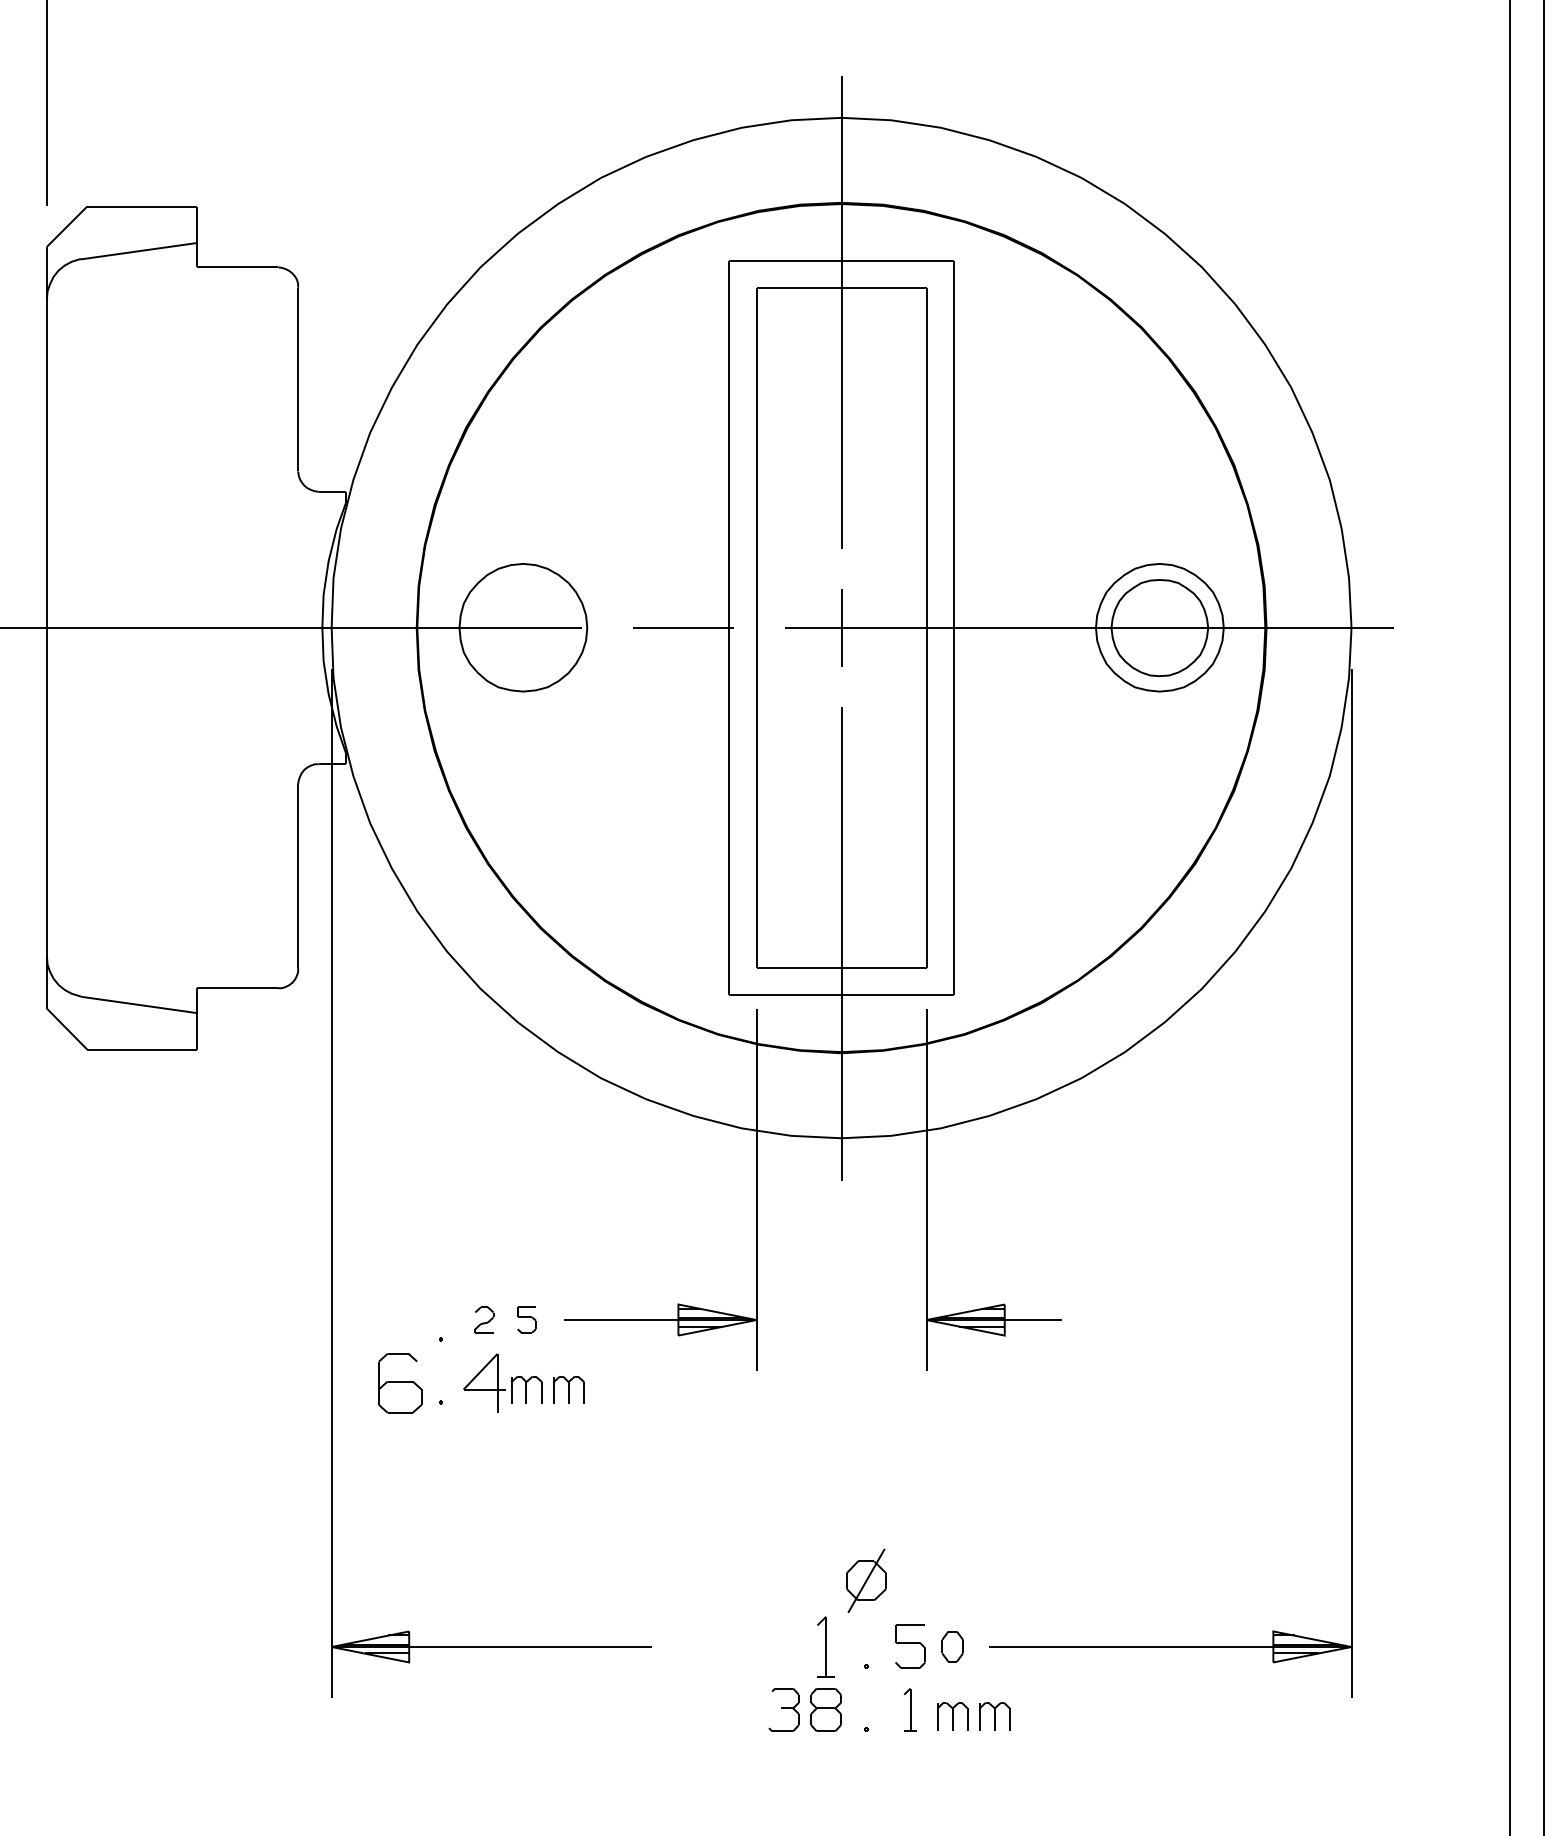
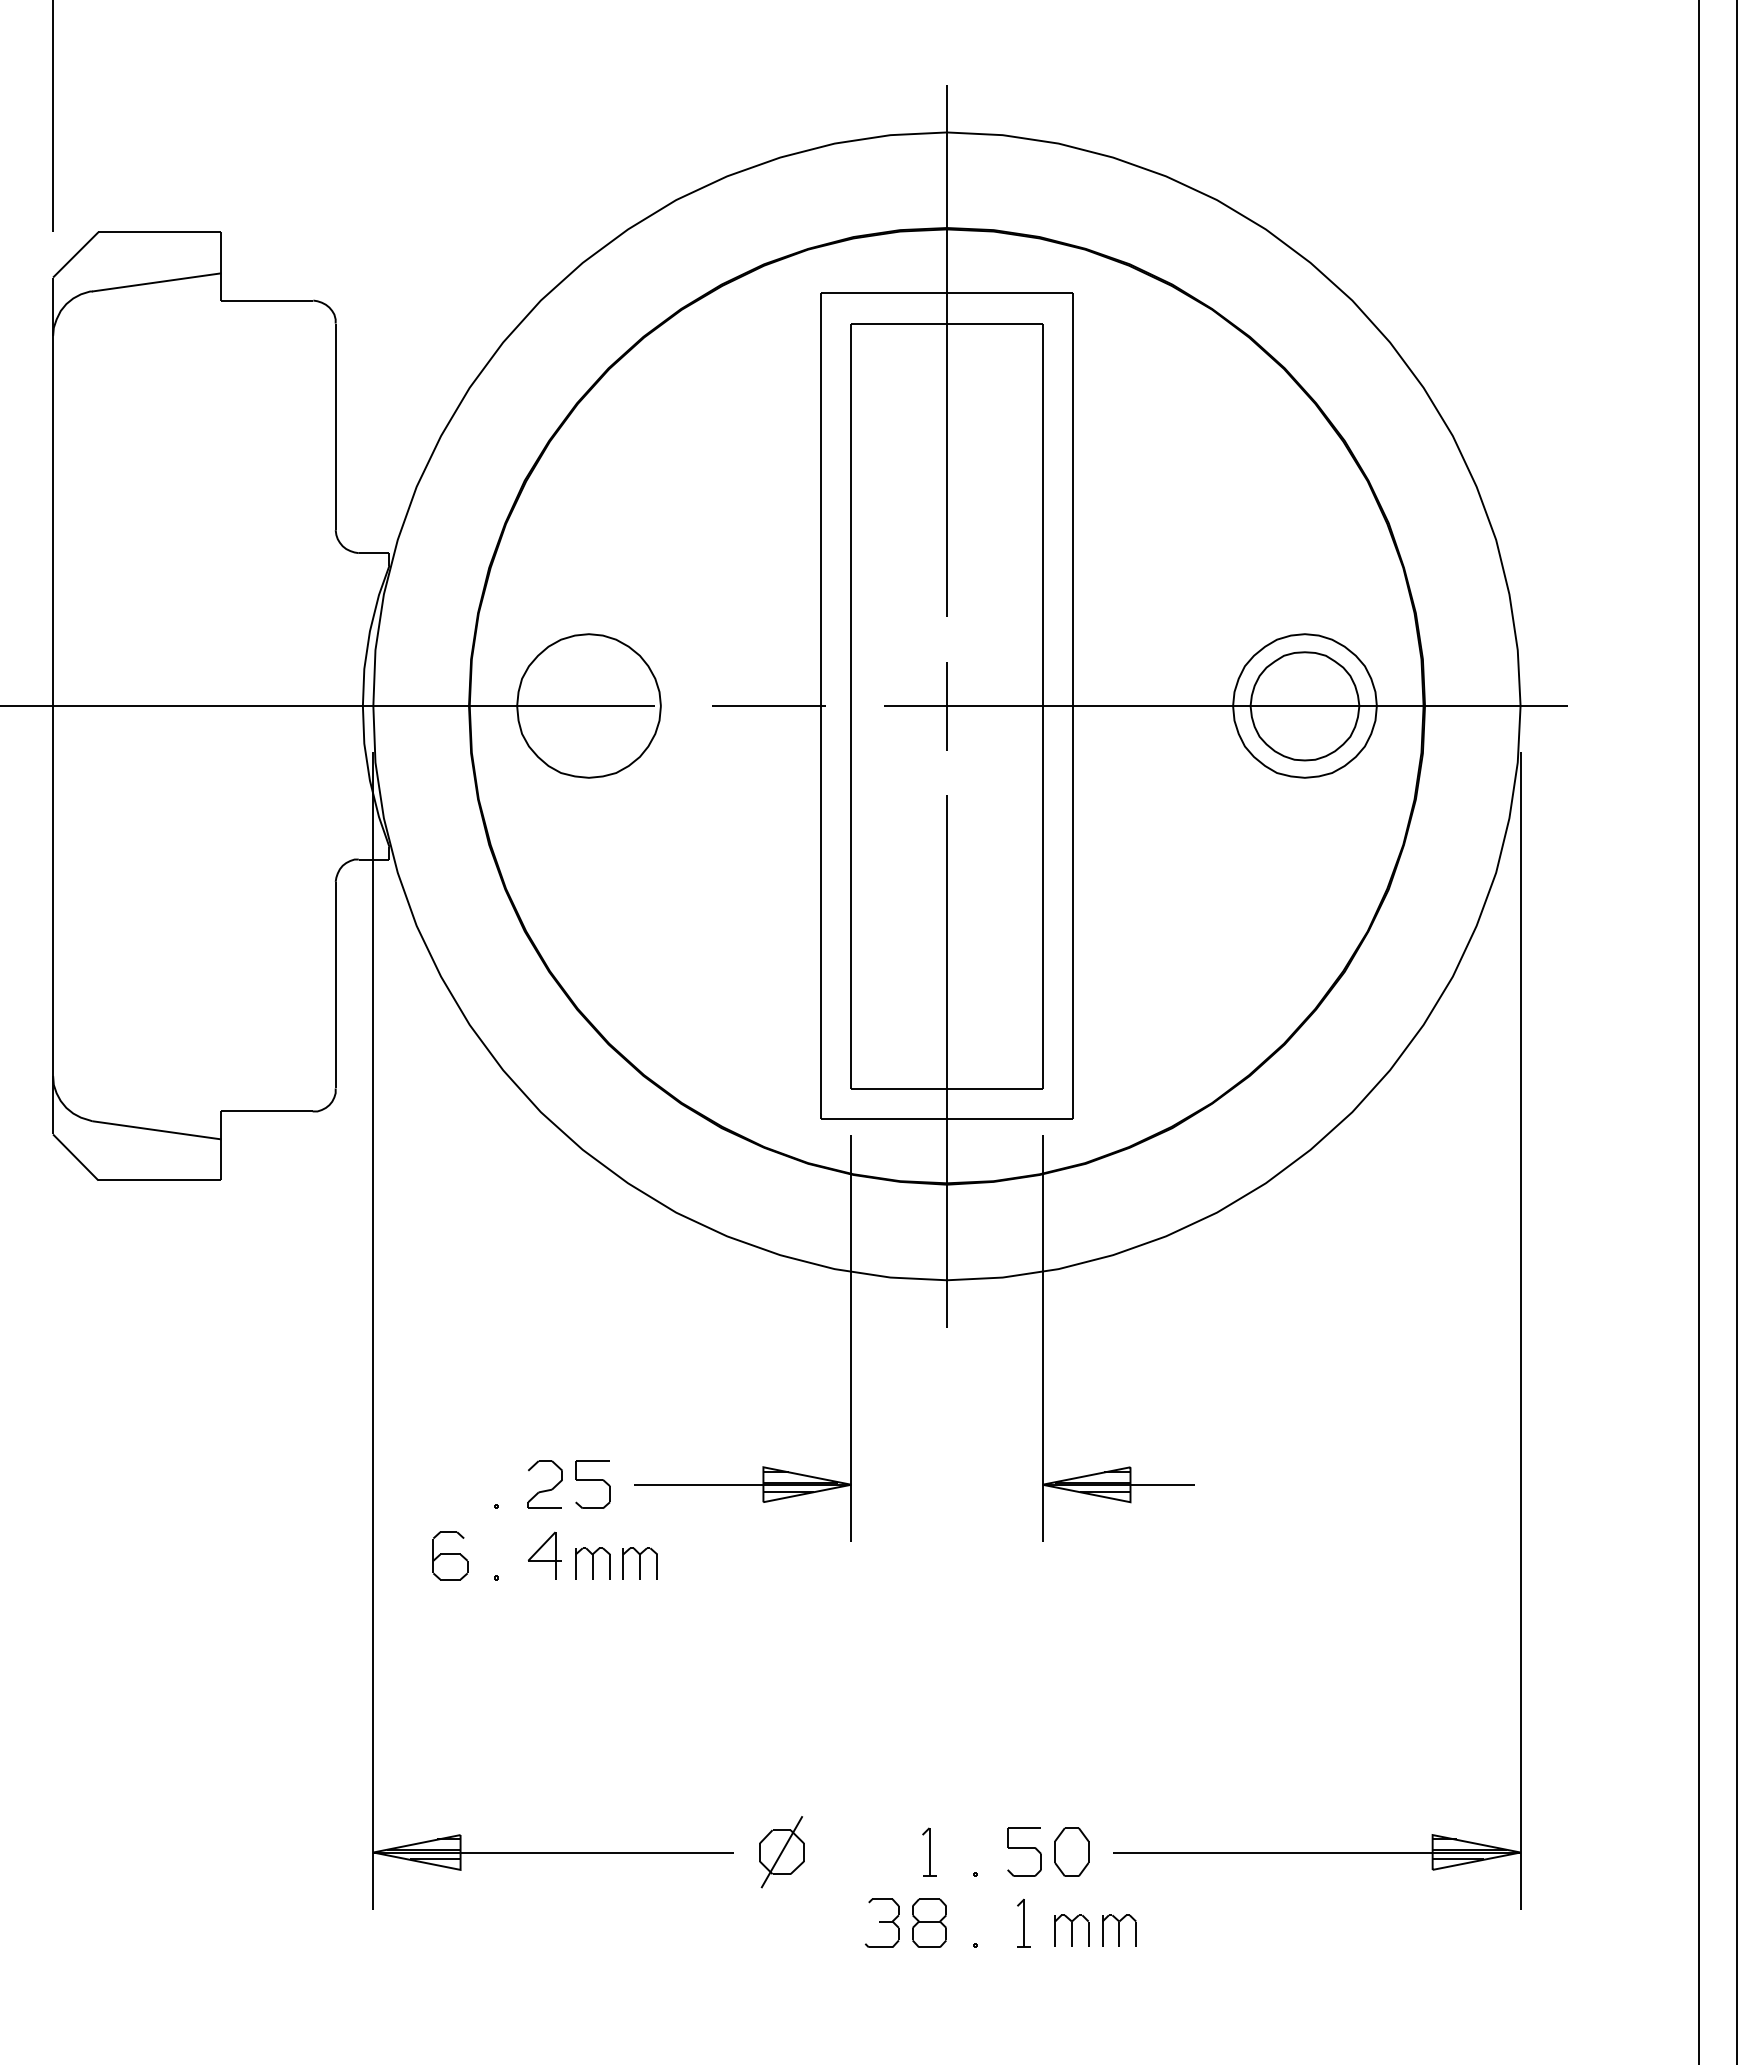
part: (483, 1319) -> (544, 1484), size x1.67
part: (526, 1319) -> (592, 1484), size x1.67
part: (400, 1382) -> (450, 1555), size x0.71
part: (483, 1382) -> (544, 1555), size x0.71
part: (866, 1581) -> (781, 1852), moved
part: (826, 1646) -> (929, 1851), size x0.71
part: (952, 1646) -> (1071, 1851), size x1.43

